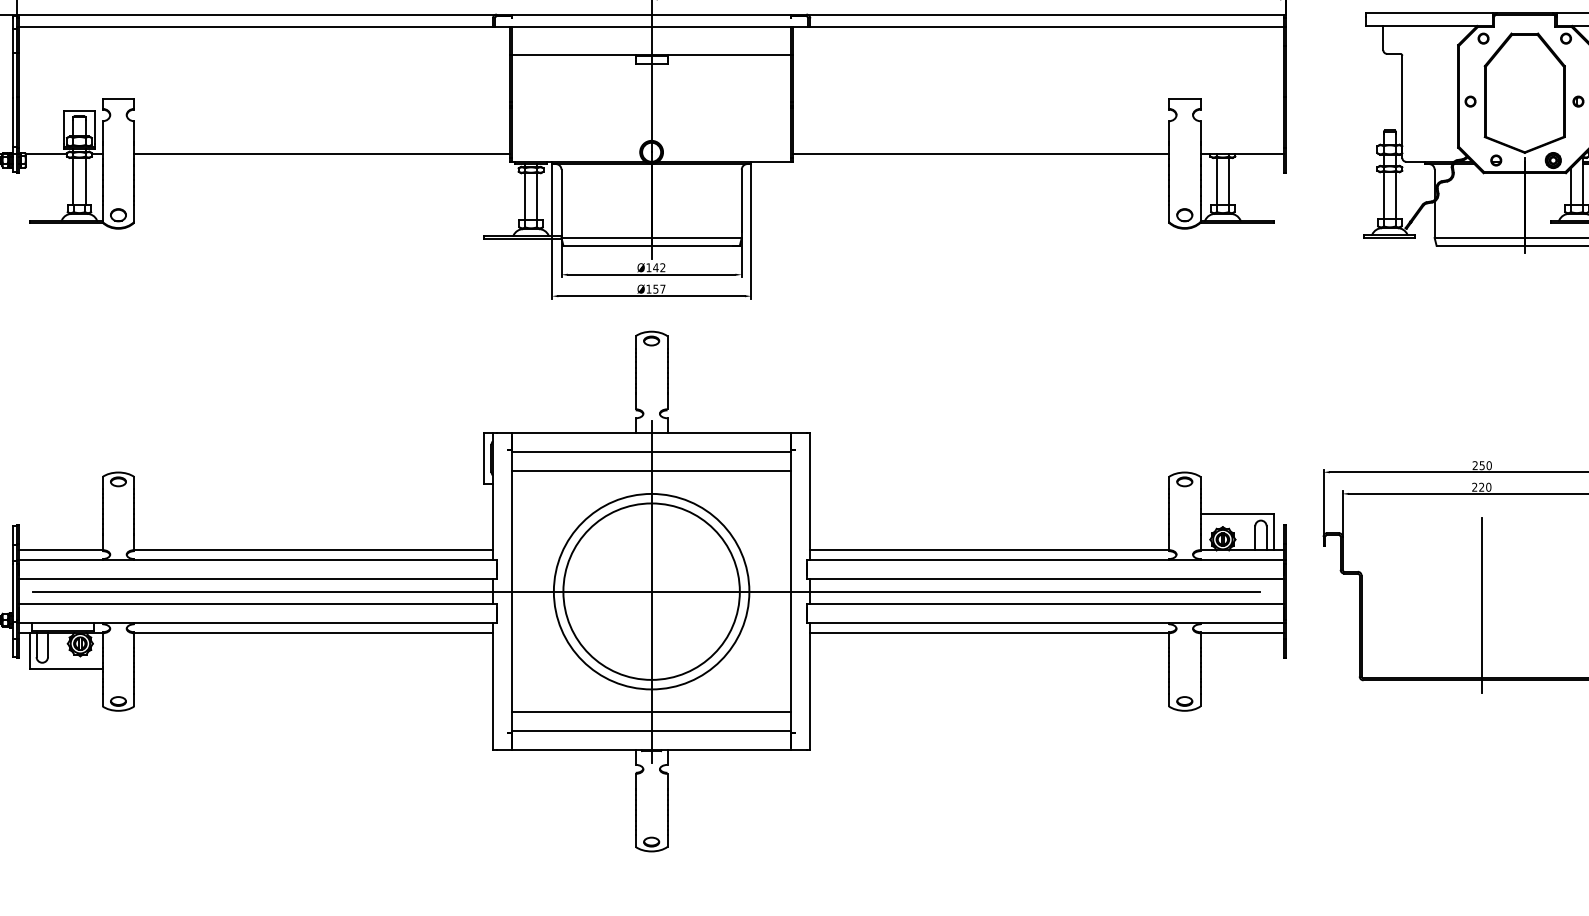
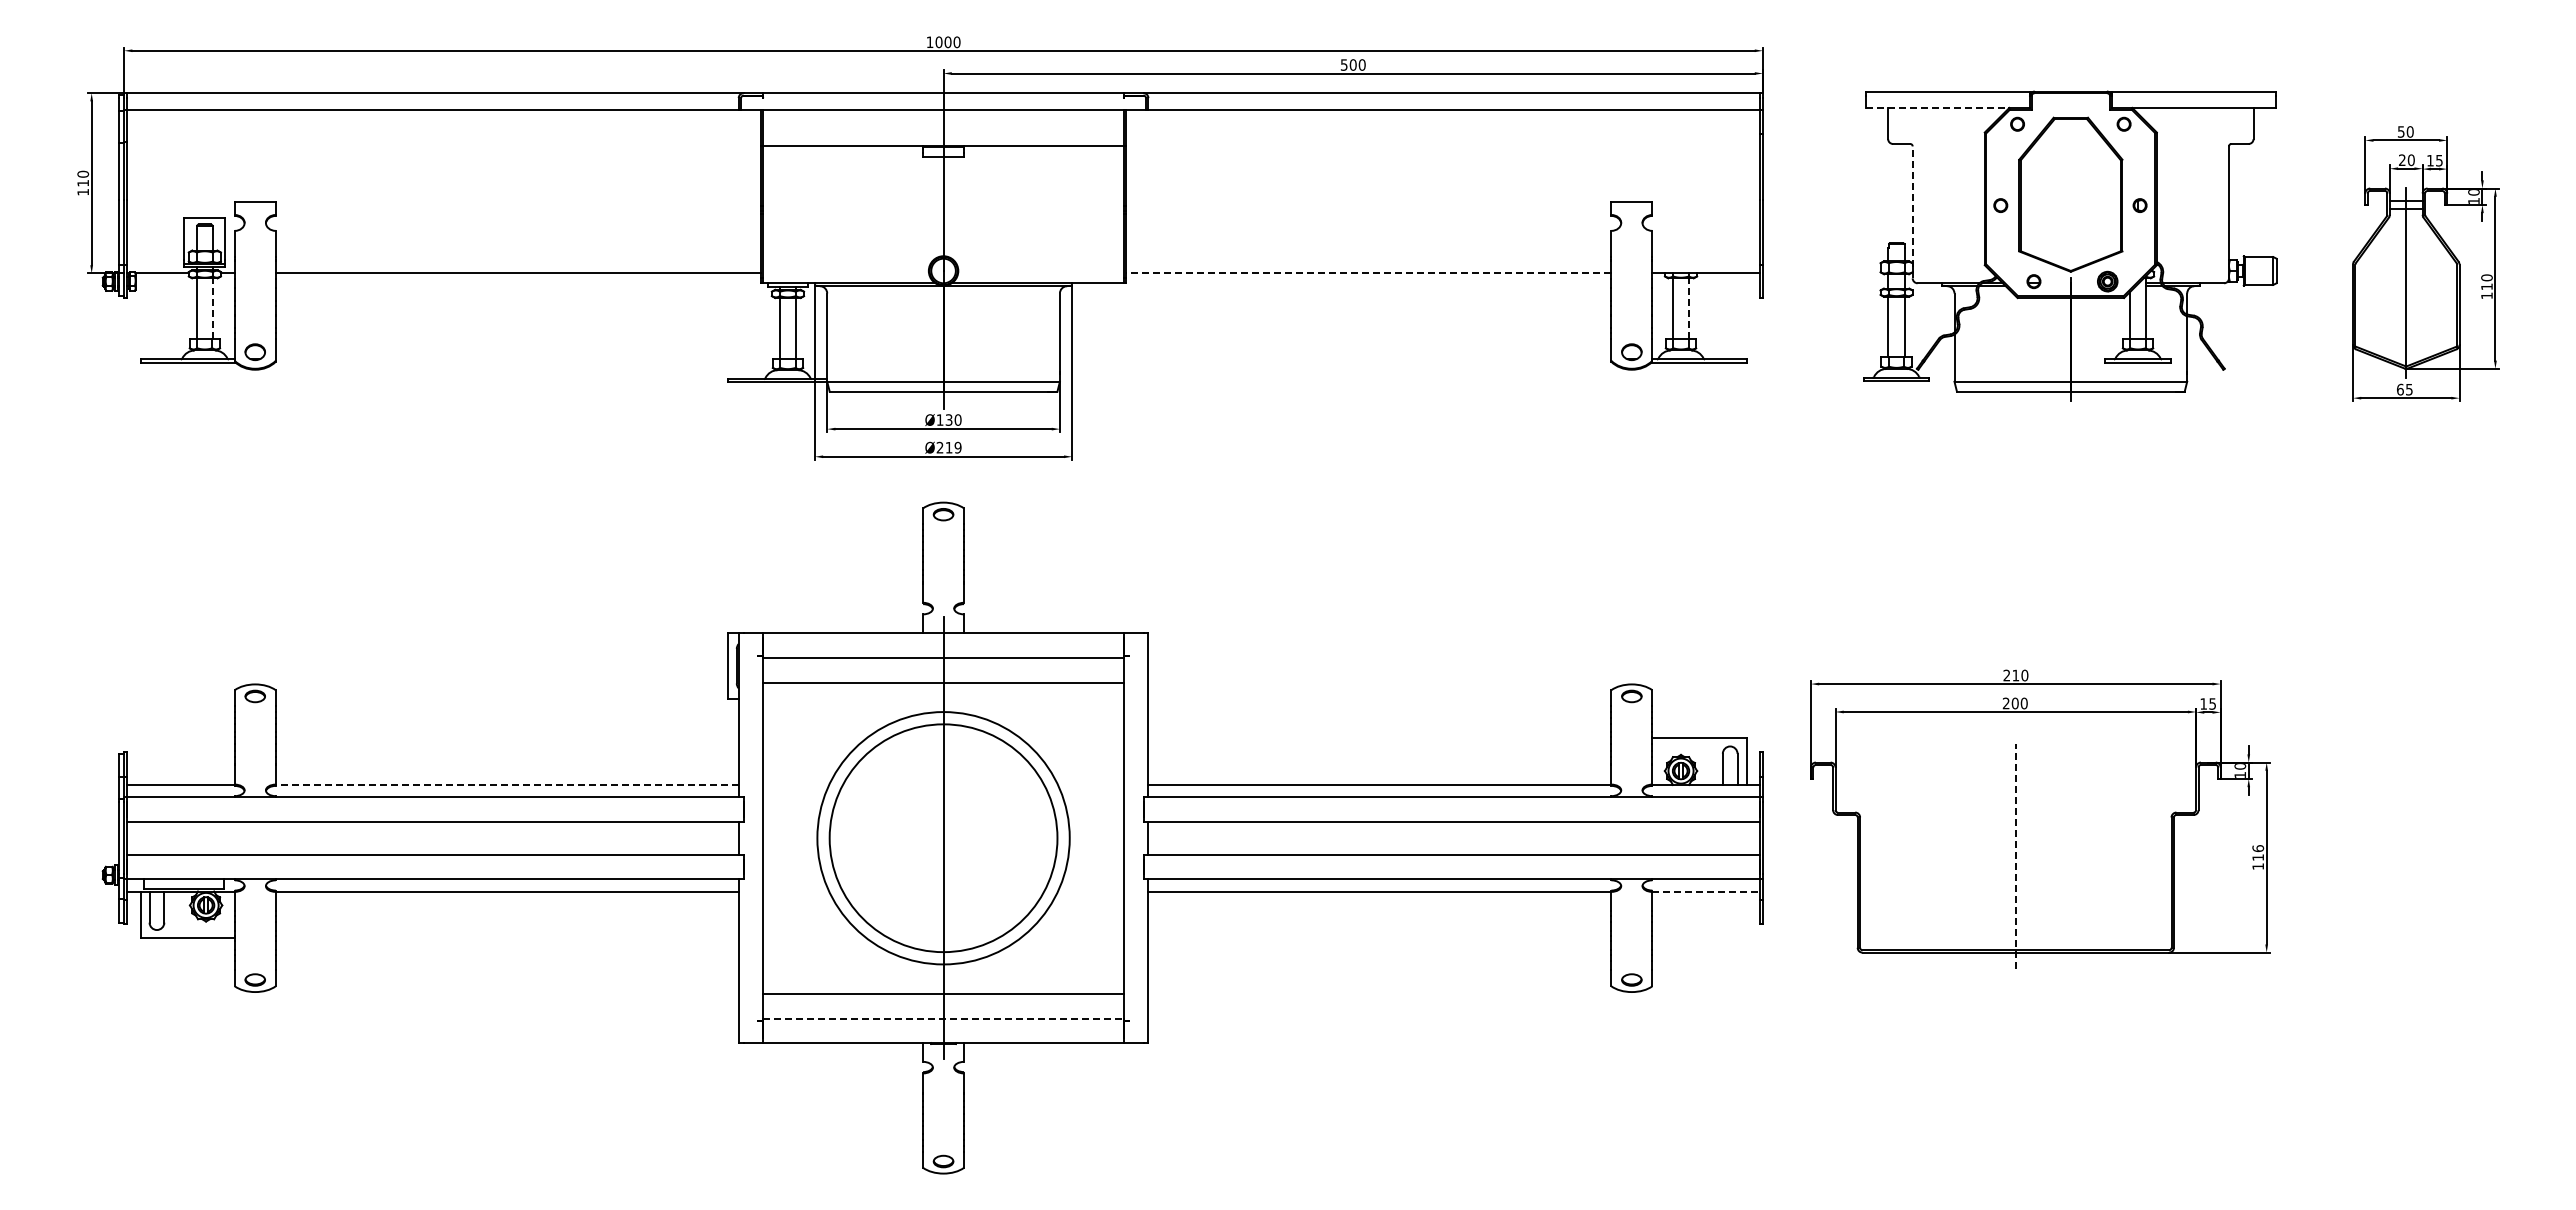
line: (1421, 25) -> (1937, 107), solid -> dashed
line: (1402, 106) -> (1912, 212), solid -> dashed
line: (980, 154) -> (1368, 273), solid -> dashed
line: (86, 181) -> (213, 308), solid -> dashed
line: (1229, 181) -> (1689, 308), solid -> dashed
text: (659, 267) -> (953, 419), Ø142 -> Ø130
text: (655, 289) -> (948, 447), Ø157 -> Ø219
text: (1481, 465) -> (2015, 675), 250 -> 210
text: (1481, 487) -> (2014, 703), 220 -> 200
line: (313, 550) -> (506, 784), solid -> dashed
line: (646, 591) -> (936, 838), removed
line: (1481, 605) -> (2015, 856), solid -> dashed
line: (1242, 632) -> (1706, 891), solid -> dashed
line: (652, 731) -> (944, 1018), solid -> dashed

